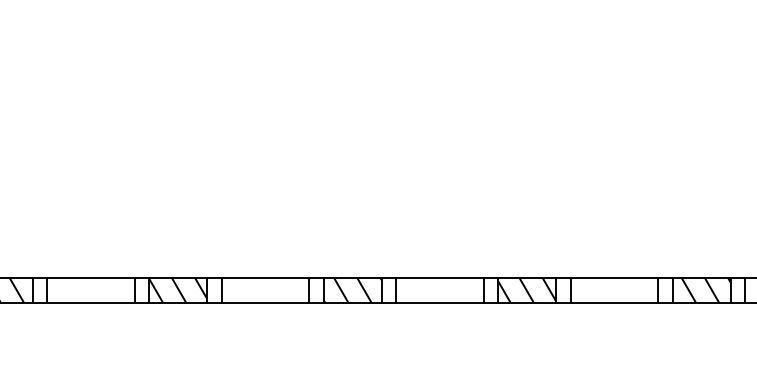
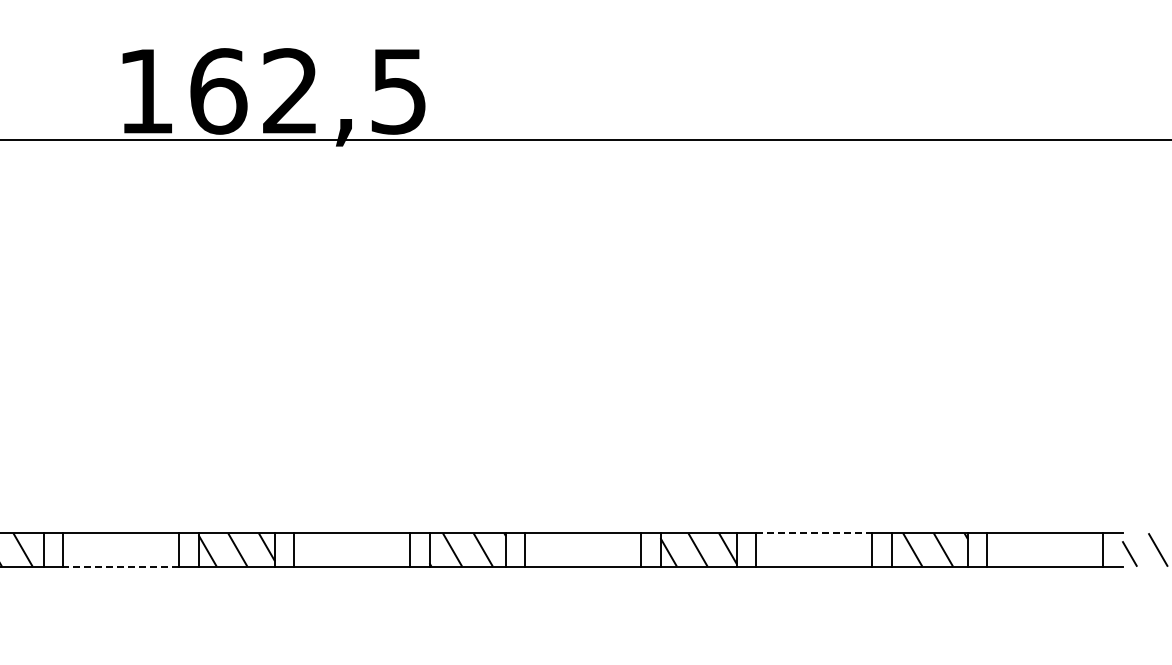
line: (614, 277) -> (814, 533), solid -> dashed
line: (91, 302) -> (121, 566), solid -> dashed

